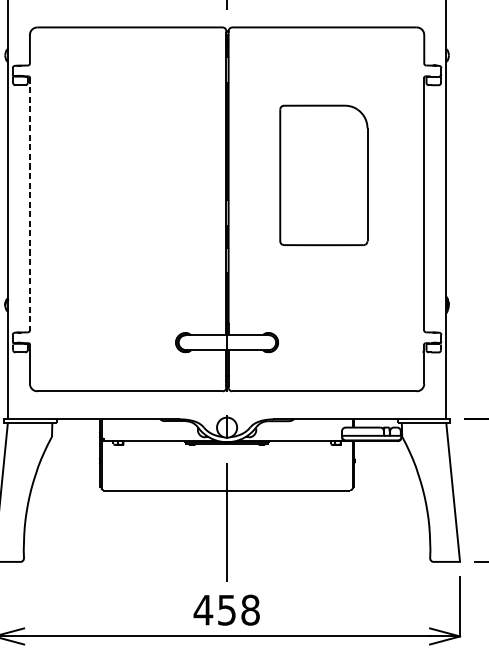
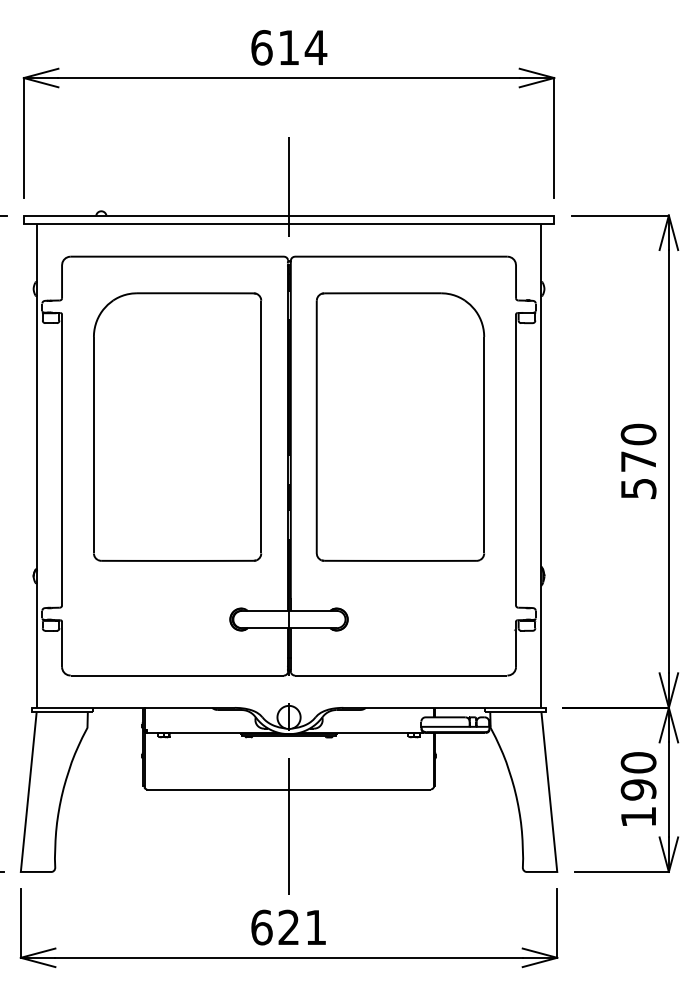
part: (130, 174) -> (177, 426), added
part: (323, 174) -> (400, 426), size x1.67
line: (30, 204) -> (62, 460), dashed -> solid
text: (226, 610) -> (288, 927), 458 -> 621

